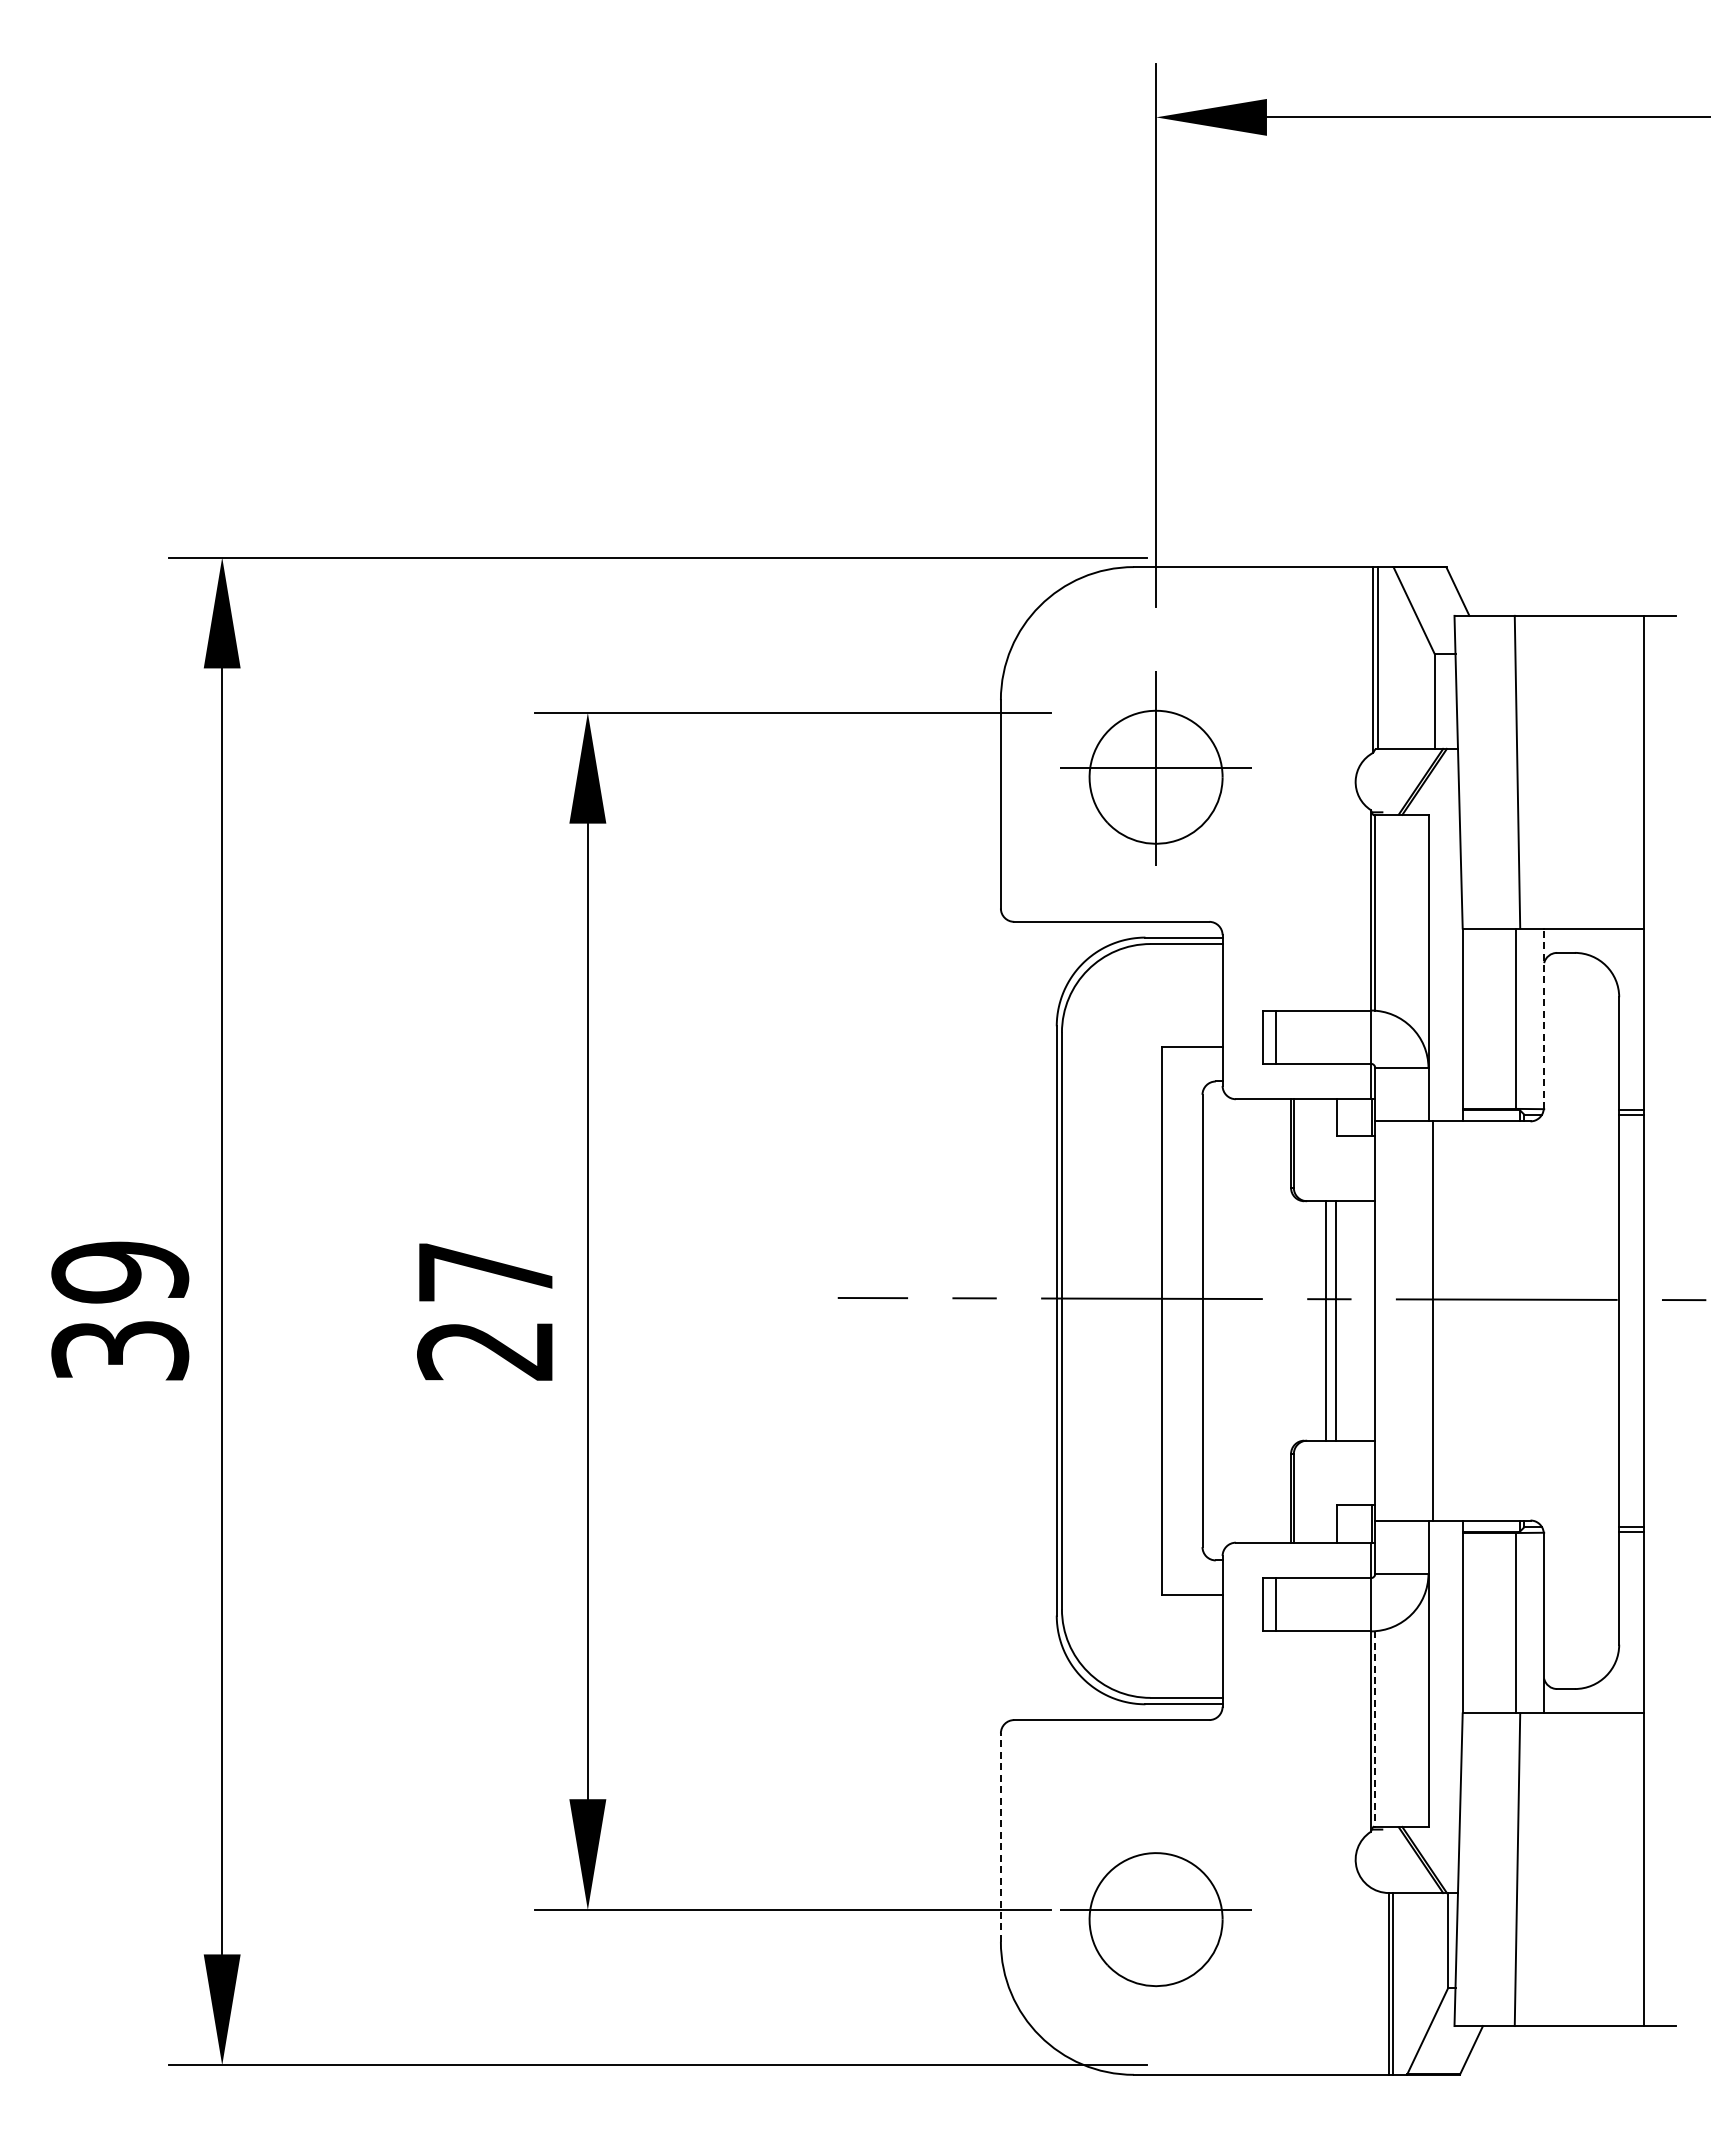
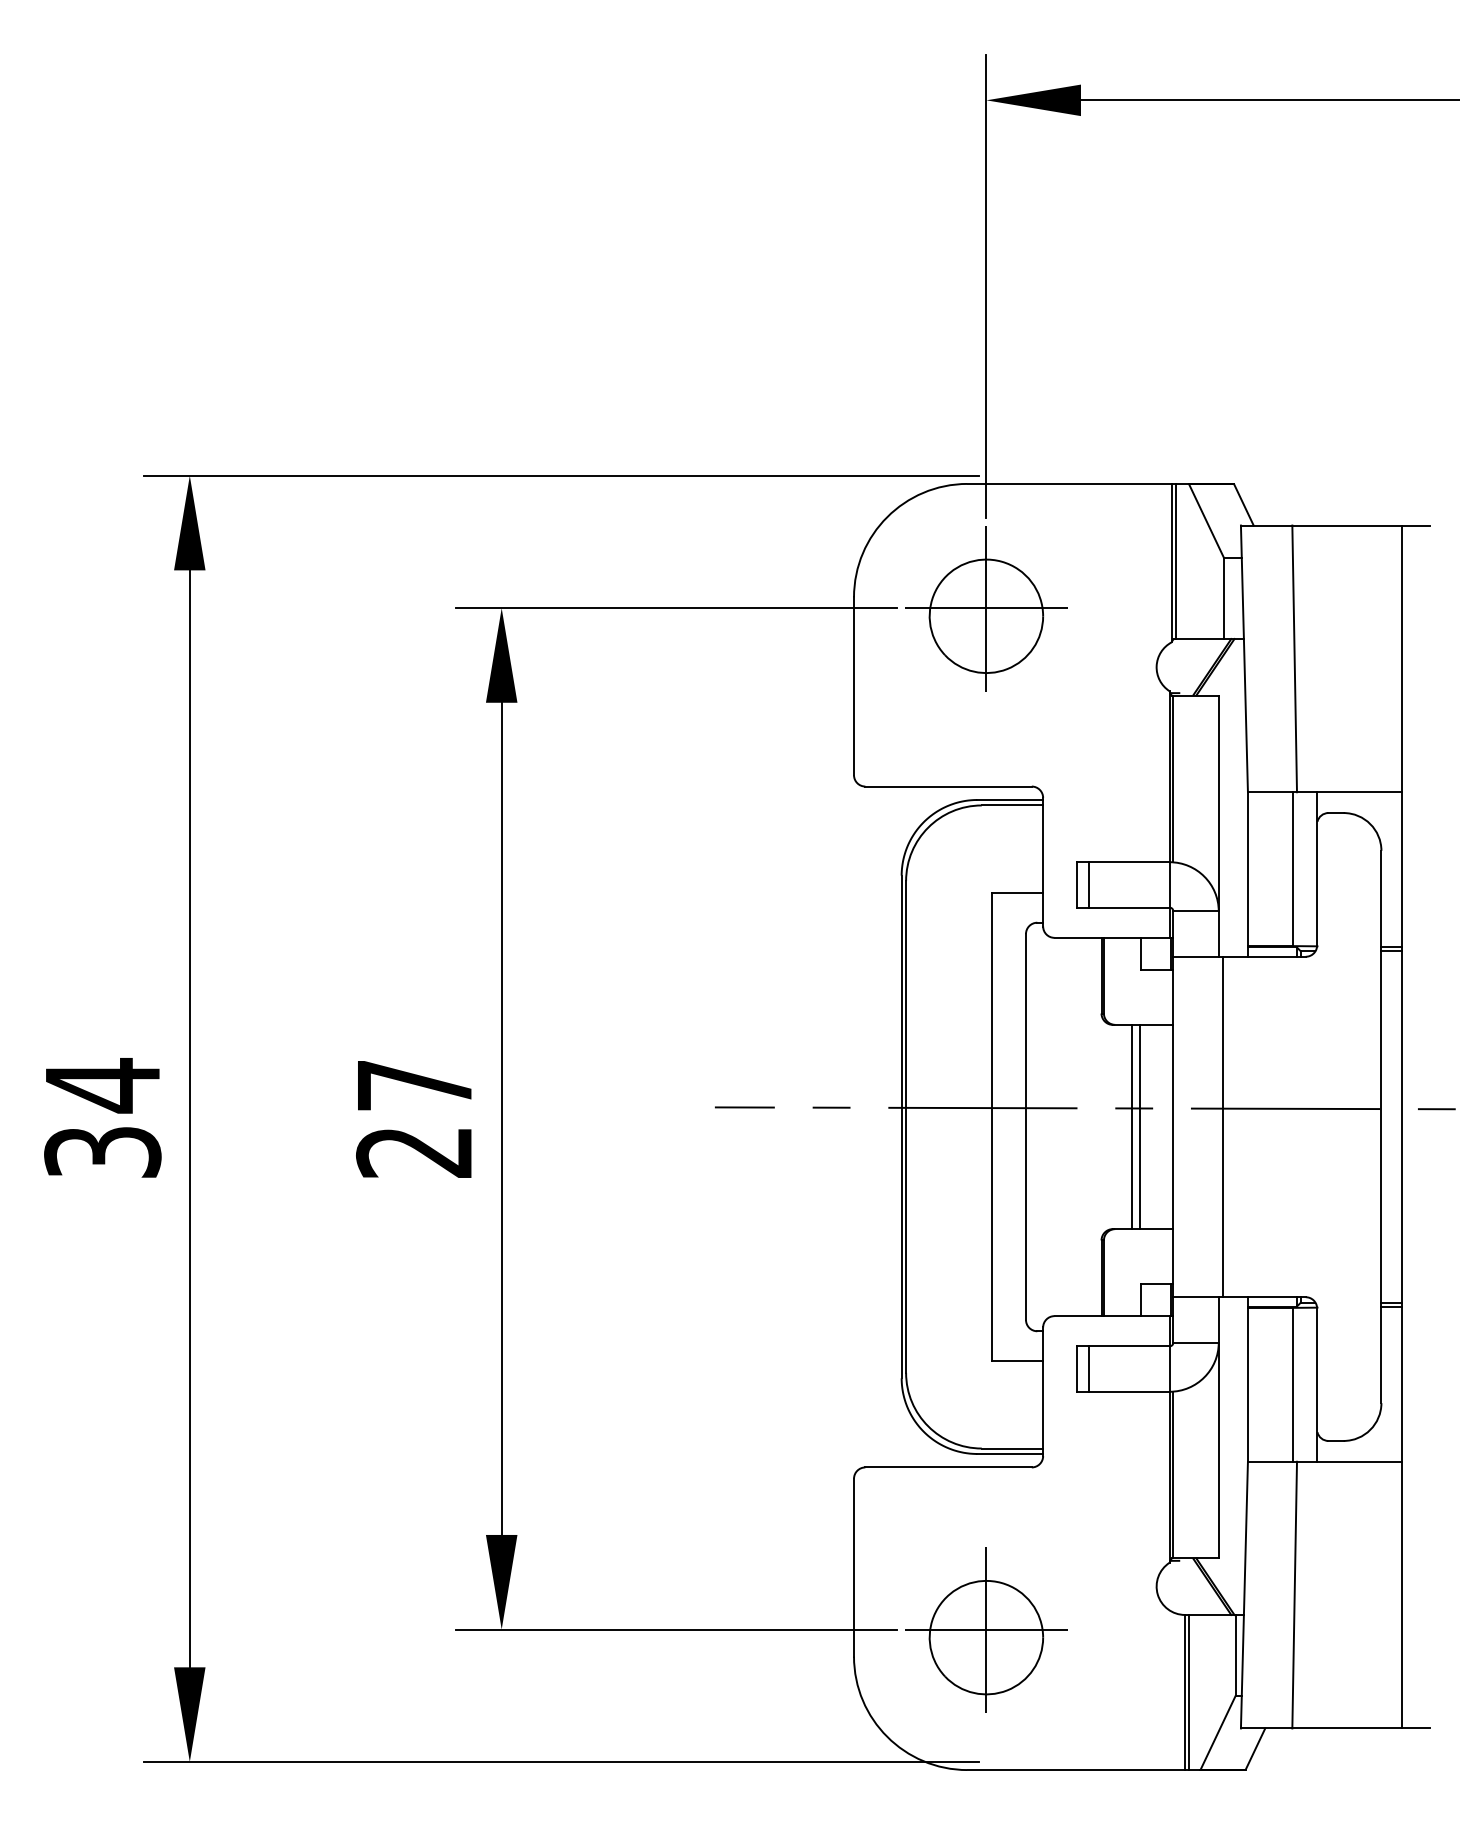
part: (1155, 768) -> (985, 608), moved
line: (1544, 1018) -> (1317, 868), dashed -> solid
text: (120, 1272) -> (103, 1085), 39 -> 34
line: (1375, 1728) -> (1173, 1474), dashed -> solid
line: (1000, 1837) -> (853, 1567), dashed -> solid
line: (1156, 1910) -> (986, 1629), added

